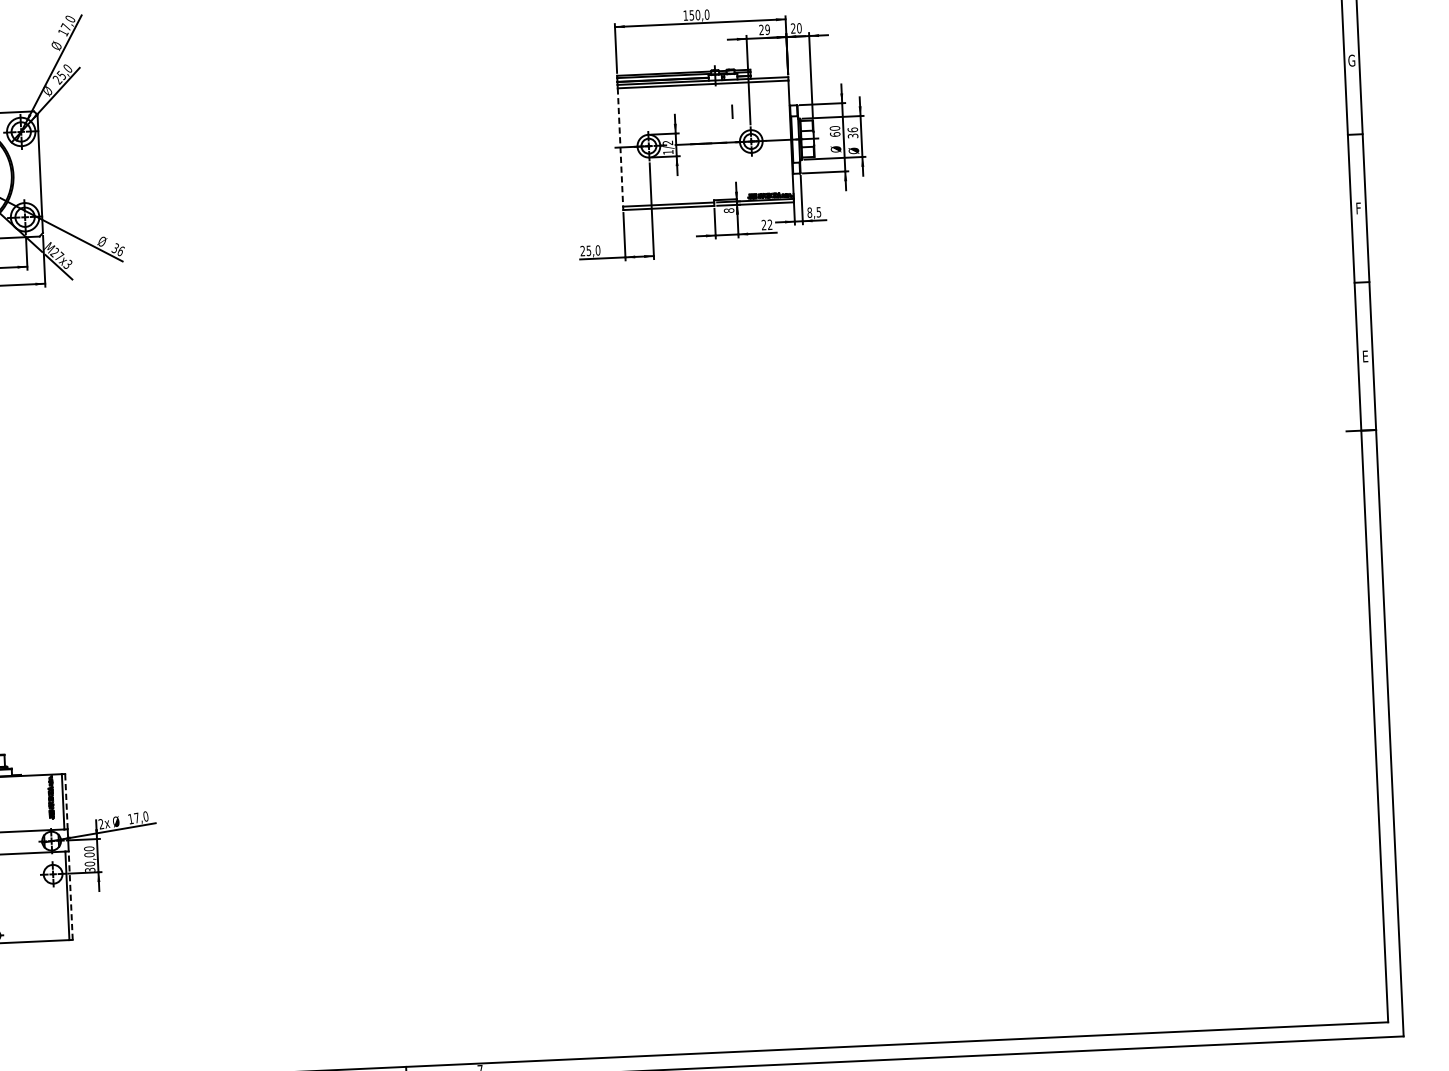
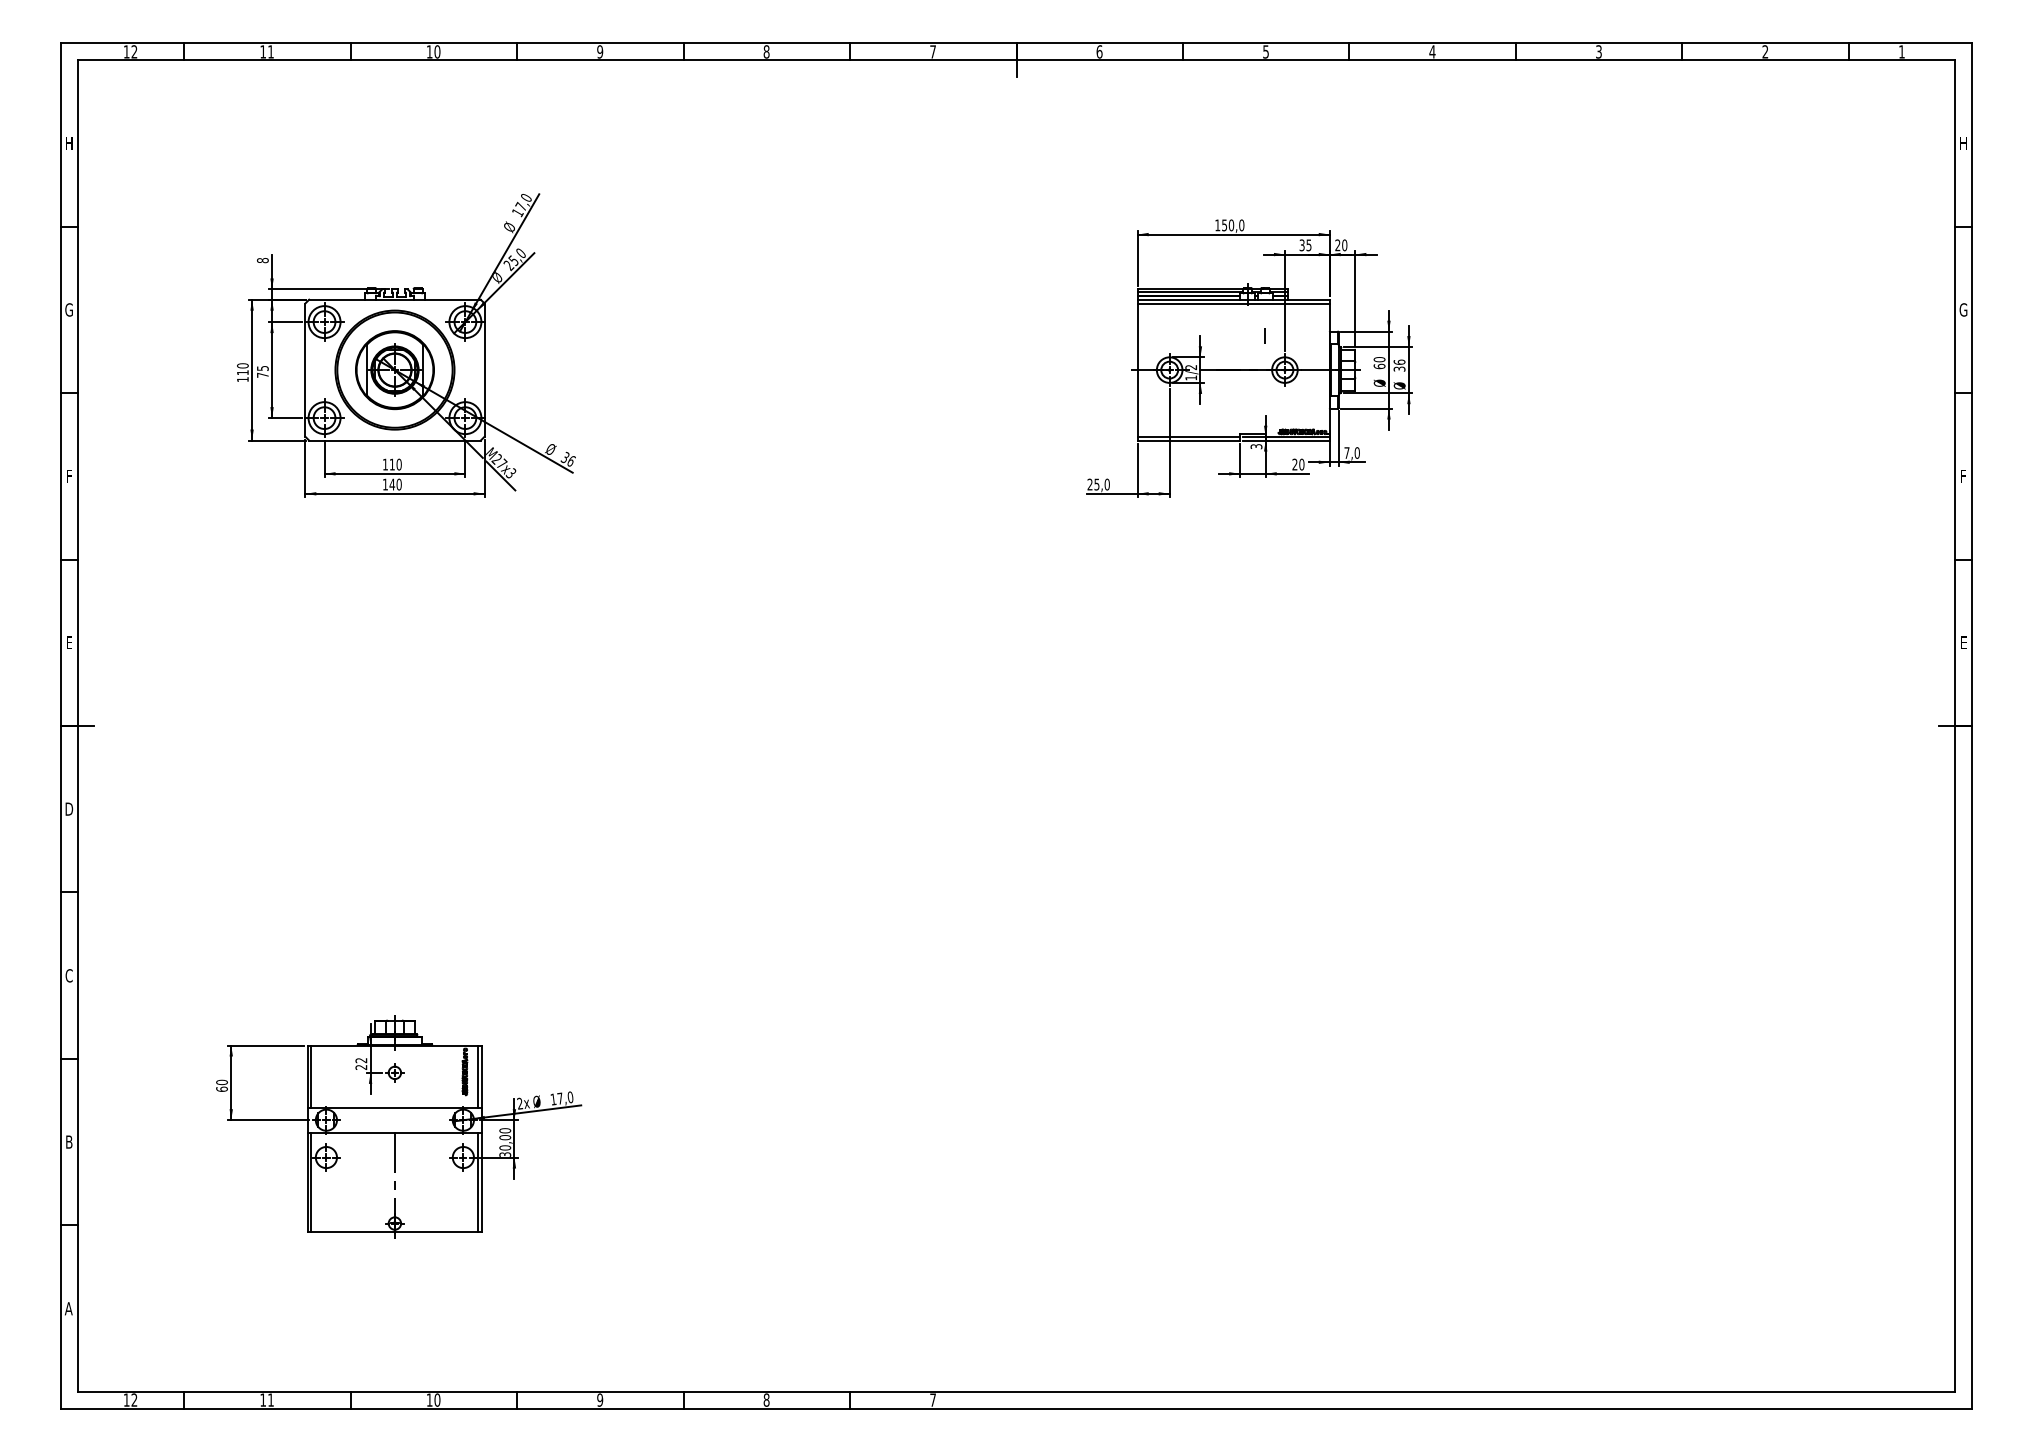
text: (764, 29) -> (1305, 245), 29 -> 35
line: (620, 147) -> (1137, 370), dashed -> solid
text: (729, 210) -> (1256, 446), 8 -> 3
text: (813, 212) -> (1351, 452), 8,5 -> 7,0
text: (769, 224) -> (1301, 464), 22 -> 20
line: (66, 801) -> (482, 1076), dashed -> solid
line: (71, 895) -> (482, 1182), dashed -> solid

